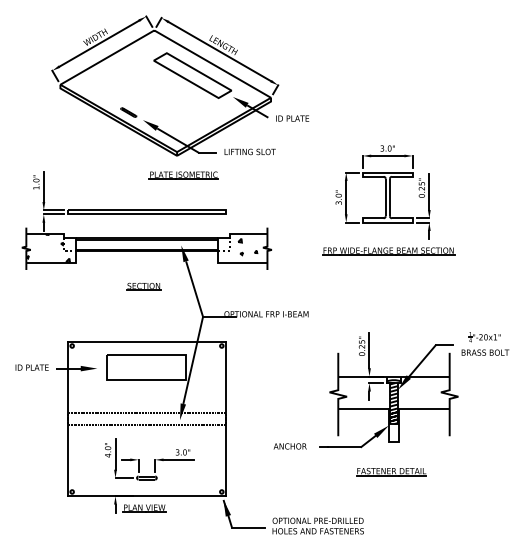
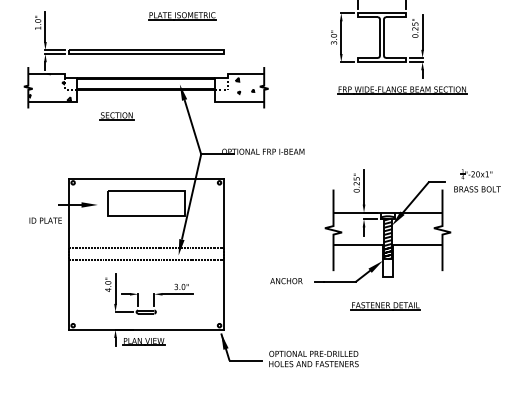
part: (388, 251) -> (402, 90), moved
part: (143, 286) -> (116, 115), moved
text: (31, 367) -> (45, 220), moved

